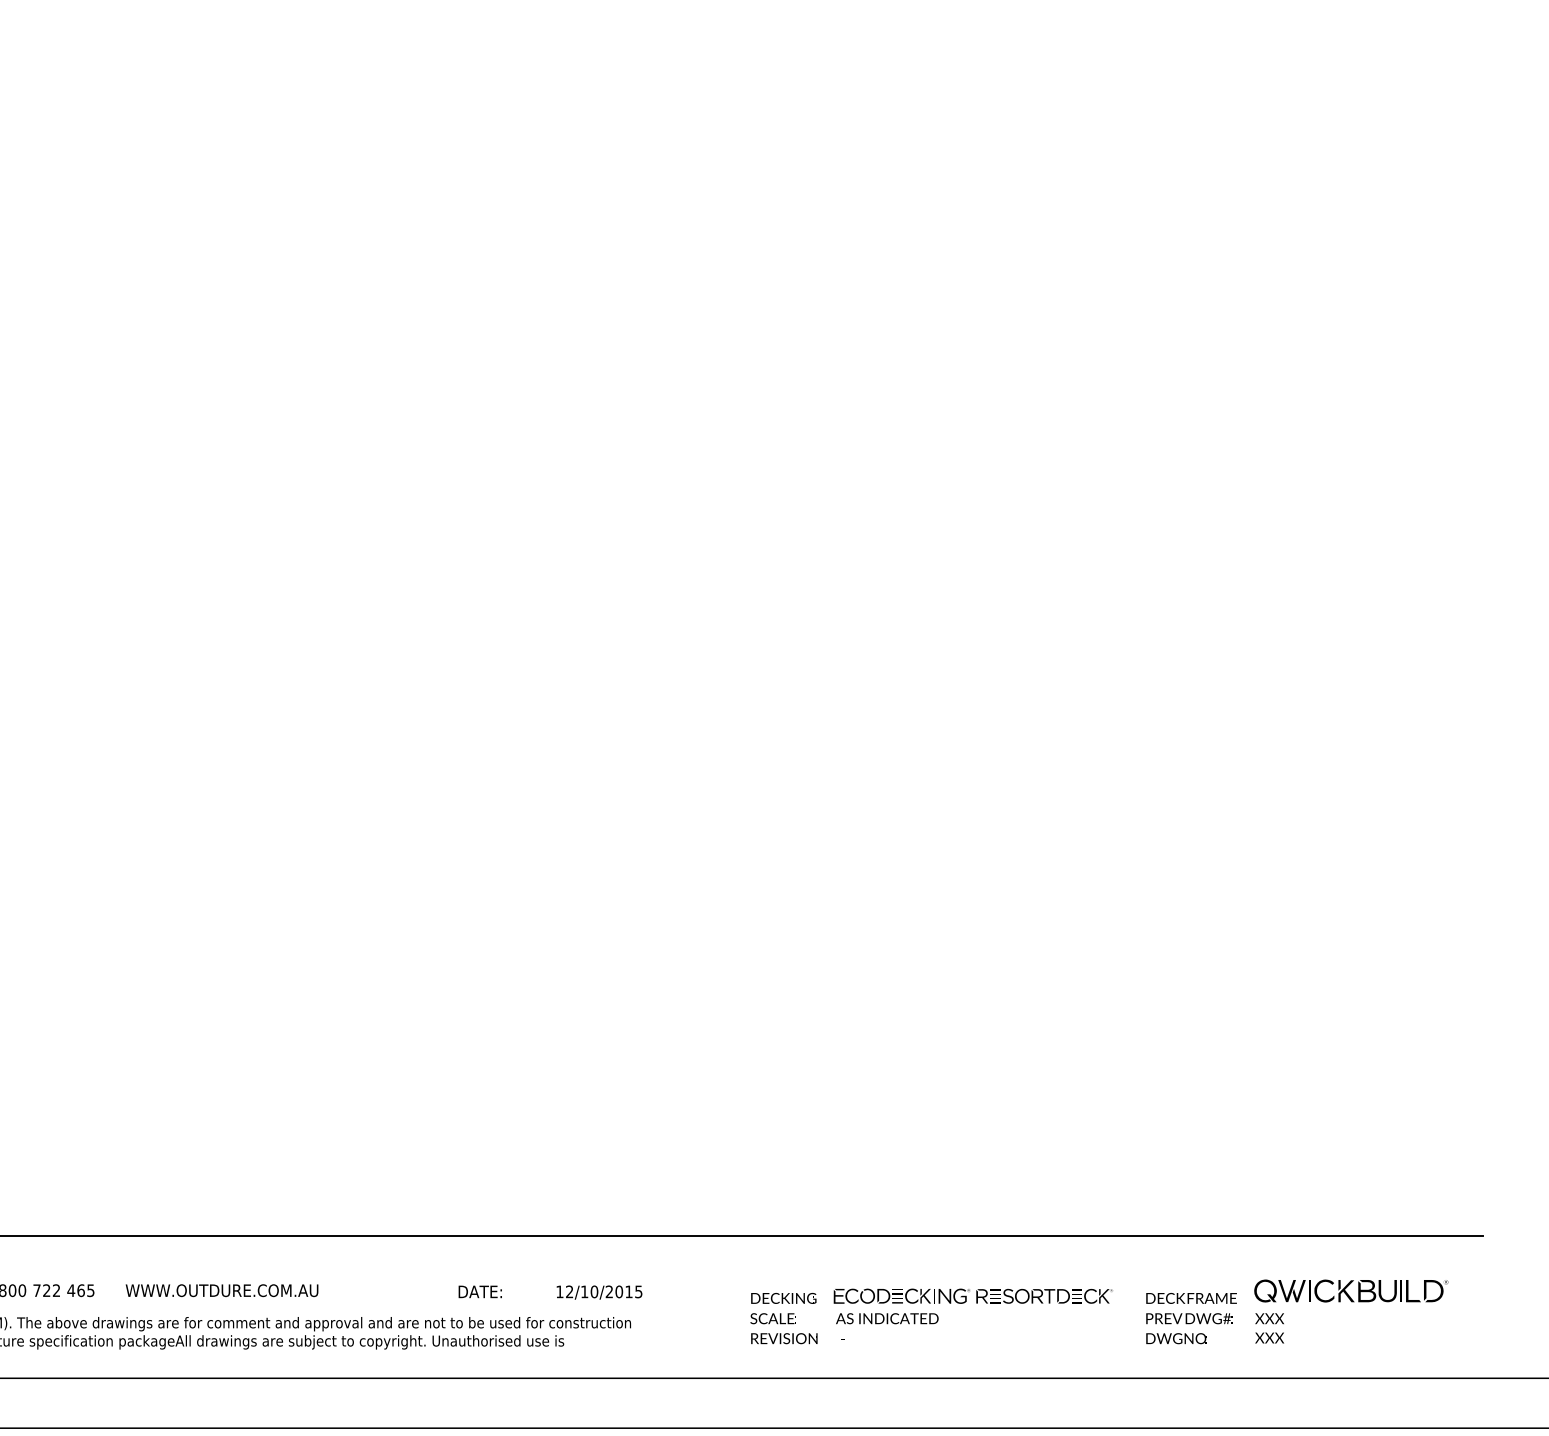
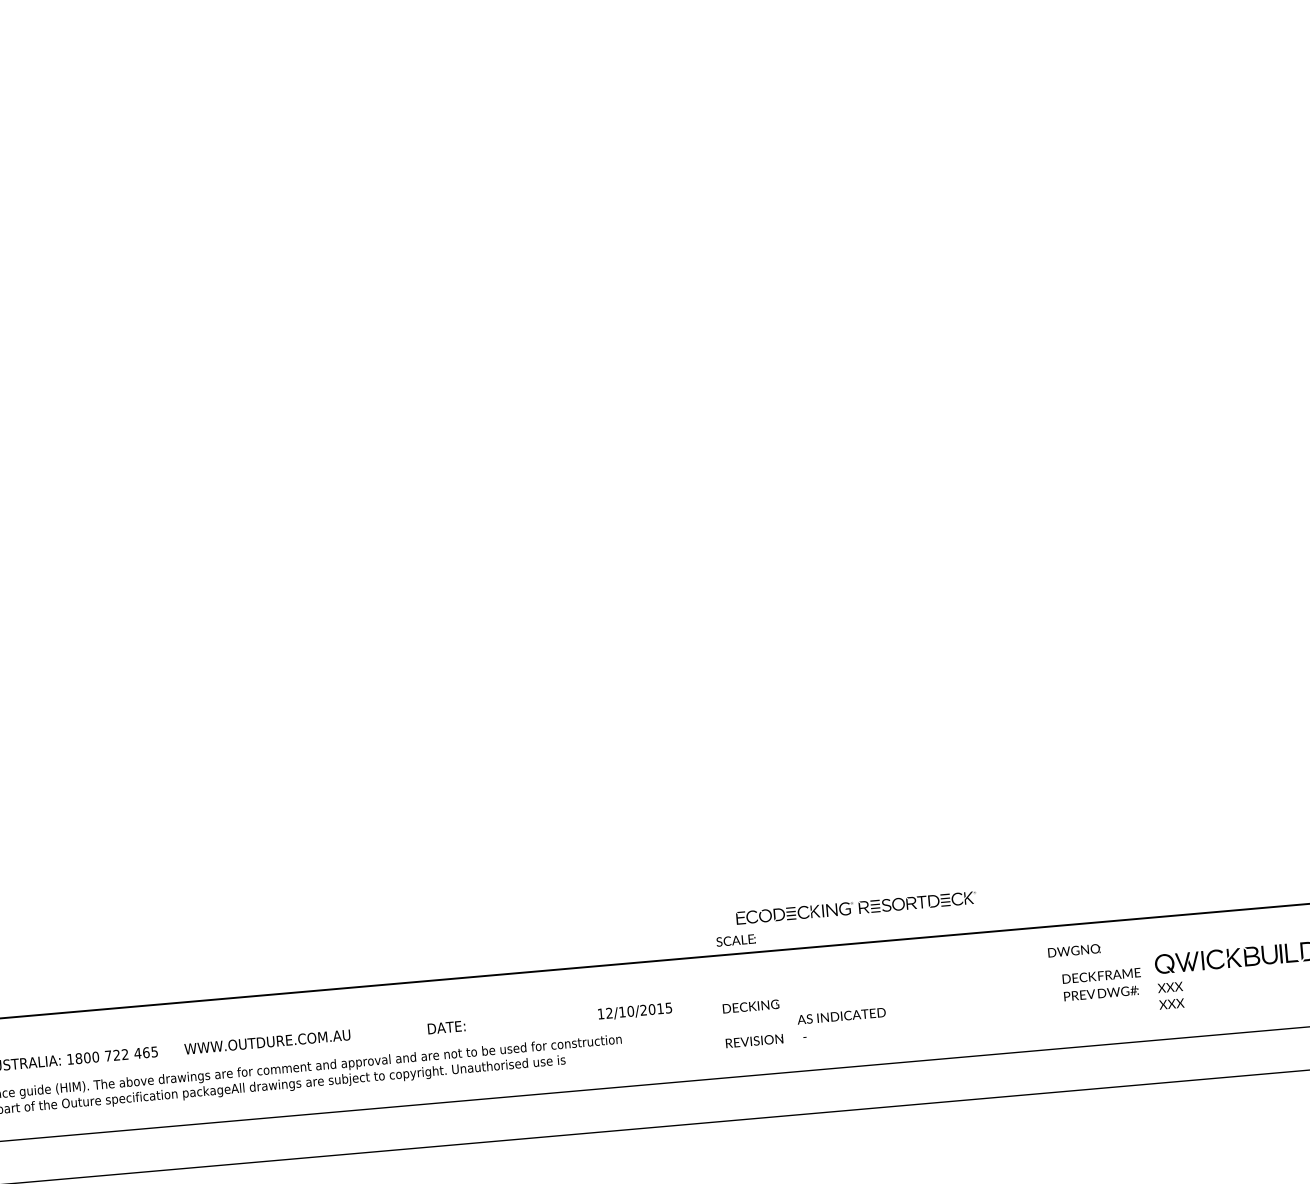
text: (479, 1291) -> (445, 1027), moved
text: (599, 1292) -> (635, 1011), moved
part: (972, 1295) -> (855, 907), moved
text: (772, 1318) -> (735, 940), moved
text: (1176, 1338) -> (1074, 950), moved

